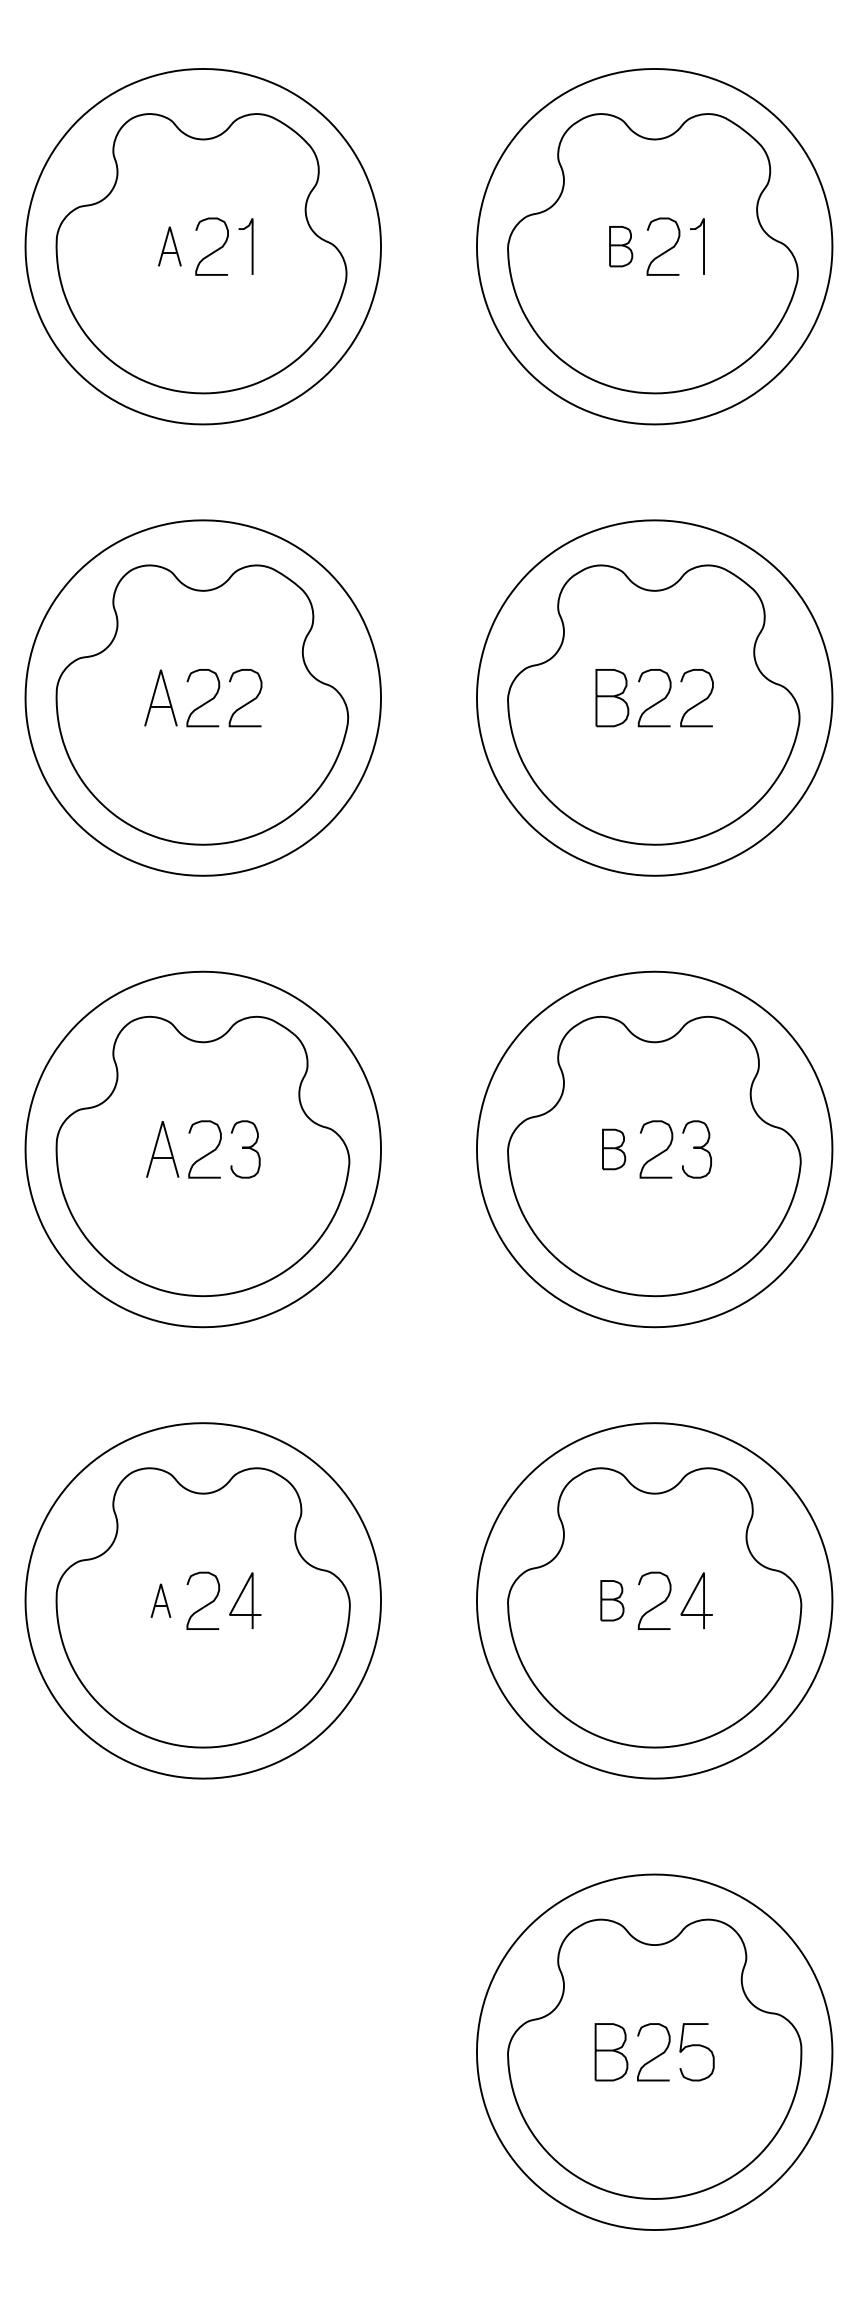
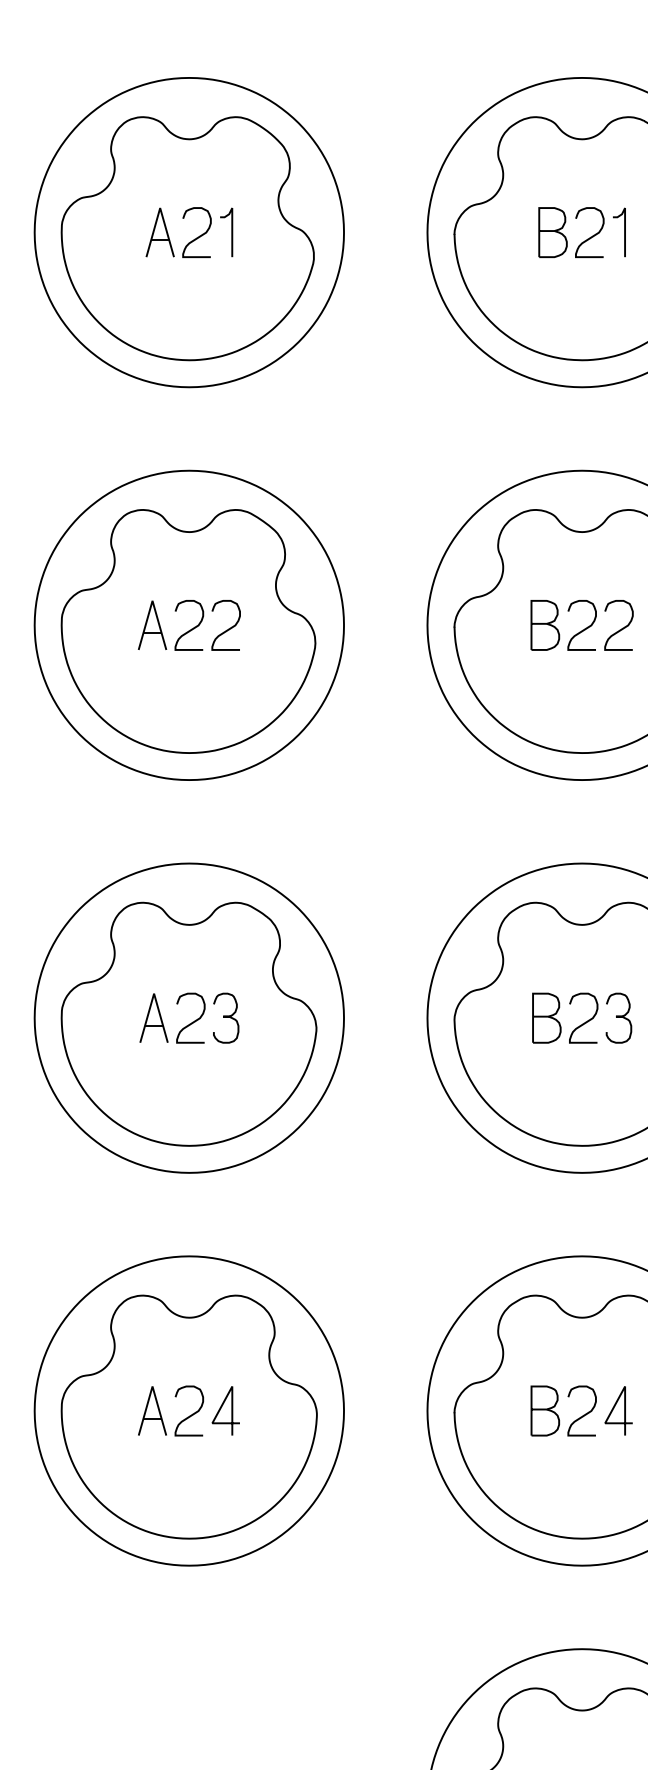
part: (169, 246) -> (159, 232), size x1.43
part: (620, 246) -> (552, 232), size x1.43
part: (613, 1149) -> (546, 1018), size x1.43
part: (160, 1600) -> (152, 1410), size x1.67
part: (612, 1600) -> (545, 1410), size x1.43

